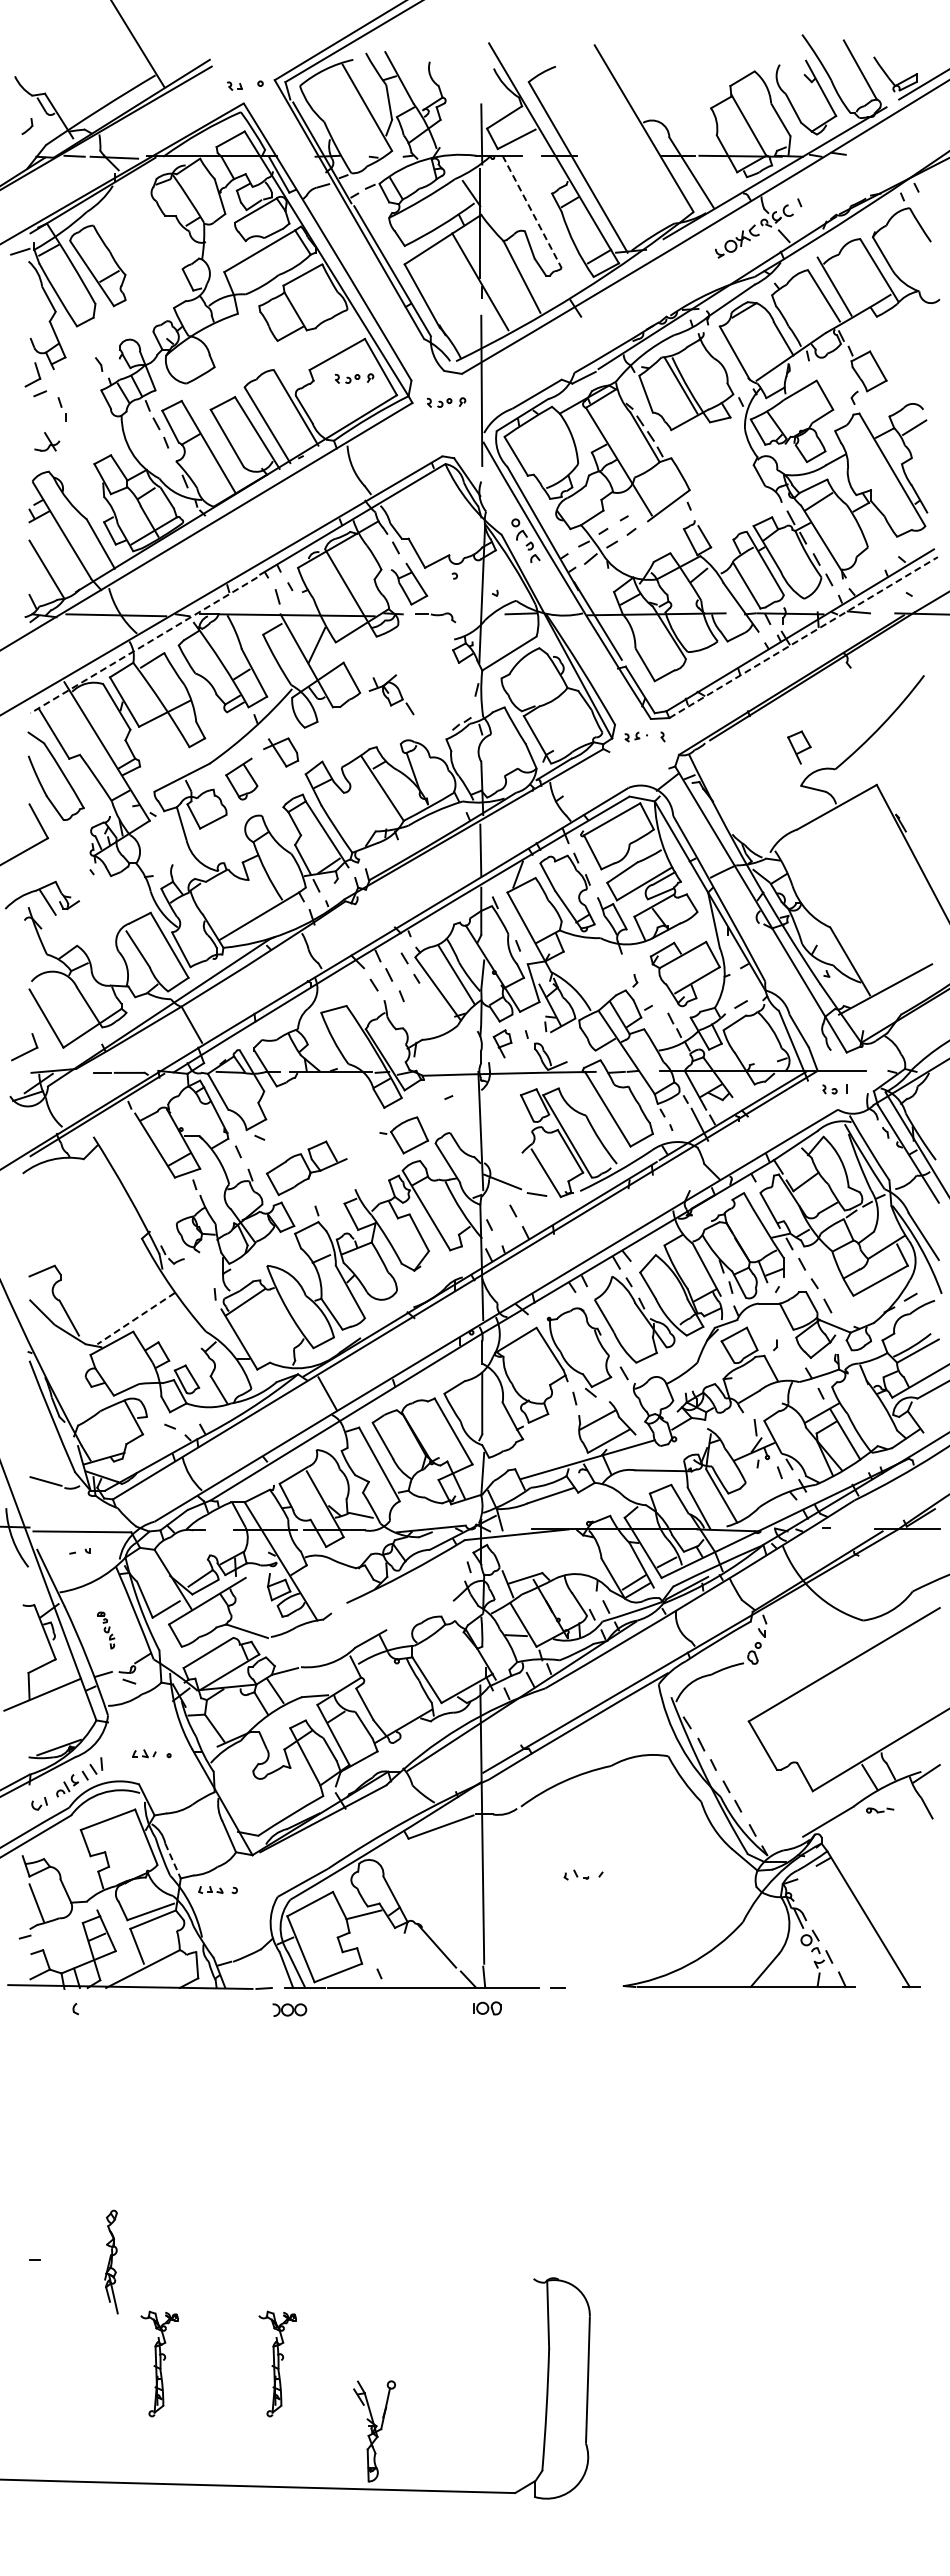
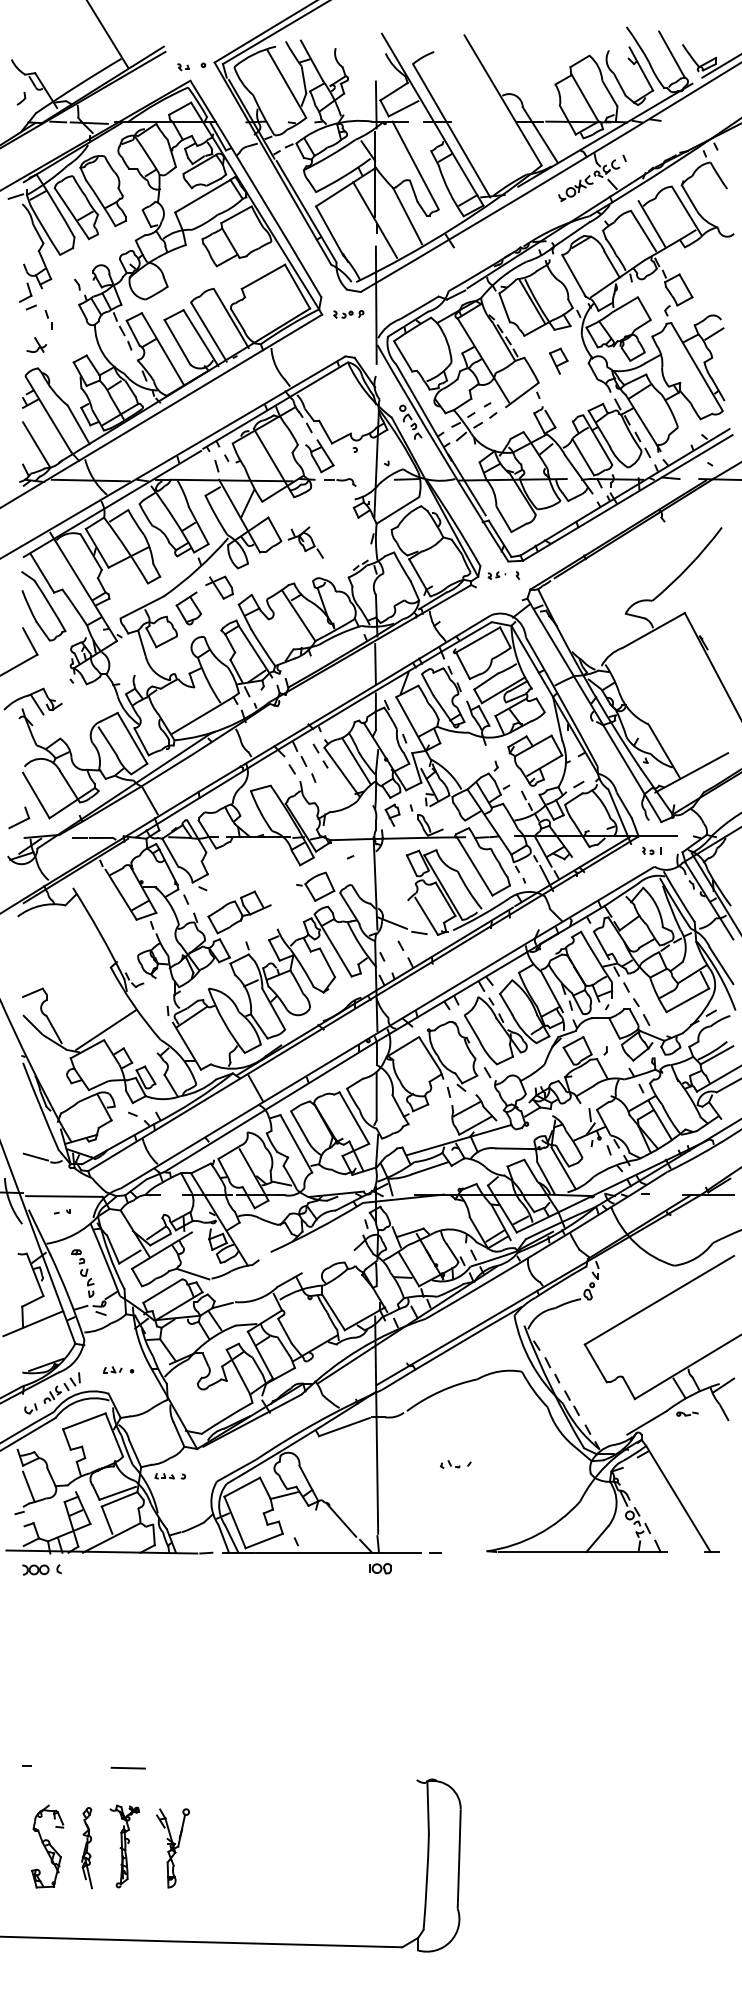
line: (532, 212) -> (415, 165), dashed -> solid
part: (132, 244) -> (103, 190), added
part: (354, 378) -> (276, 295), removed
line: (803, 637) -> (627, 497), dashed -> solid
line: (143, 645) -> (112, 504), dashed -> solid
part: (799, 747) -> (558, 361), moved
line: (136, 1318) -> (106, 1029), dashed -> solid
part: (105, 1630) -> (82, 1273), size x1.67
line: (173, 1861) -> (135, 1453), dashed -> solid
part: (289, 2009) -> (35, 1569), moved
part: (111, 2261) -> (87, 1847), moved
line: (164, 2263) -> (128, 1767), added
part: (60, 2363) -> (47, 1846), added
part: (277, 2363) -> (216, 1846), removed
part: (374, 2431) -> (172, 1848), moved

